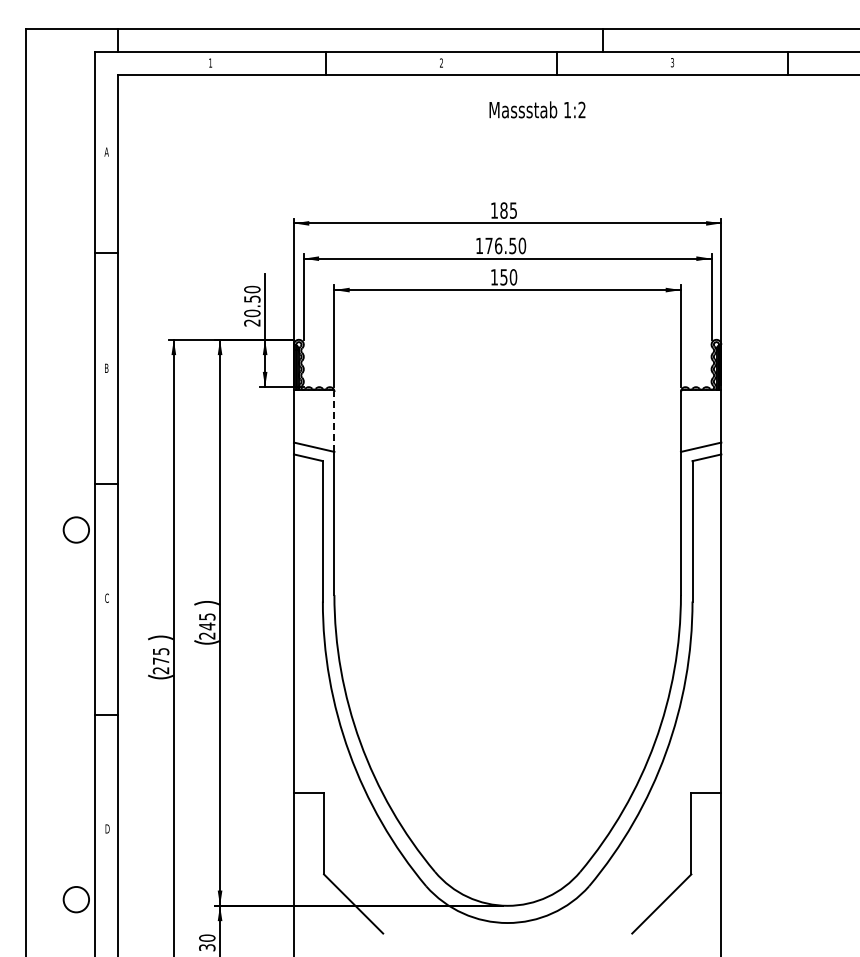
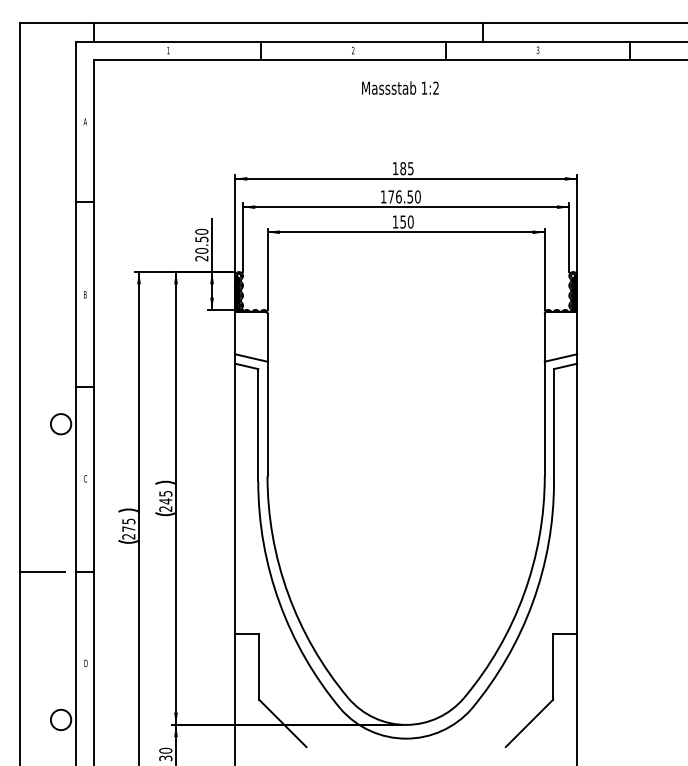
text: (537, 109) -> (400, 87), moved
line: (334, 421) -> (267, 337), dashed -> solid
line: (53, 714) -> (42, 571), added

